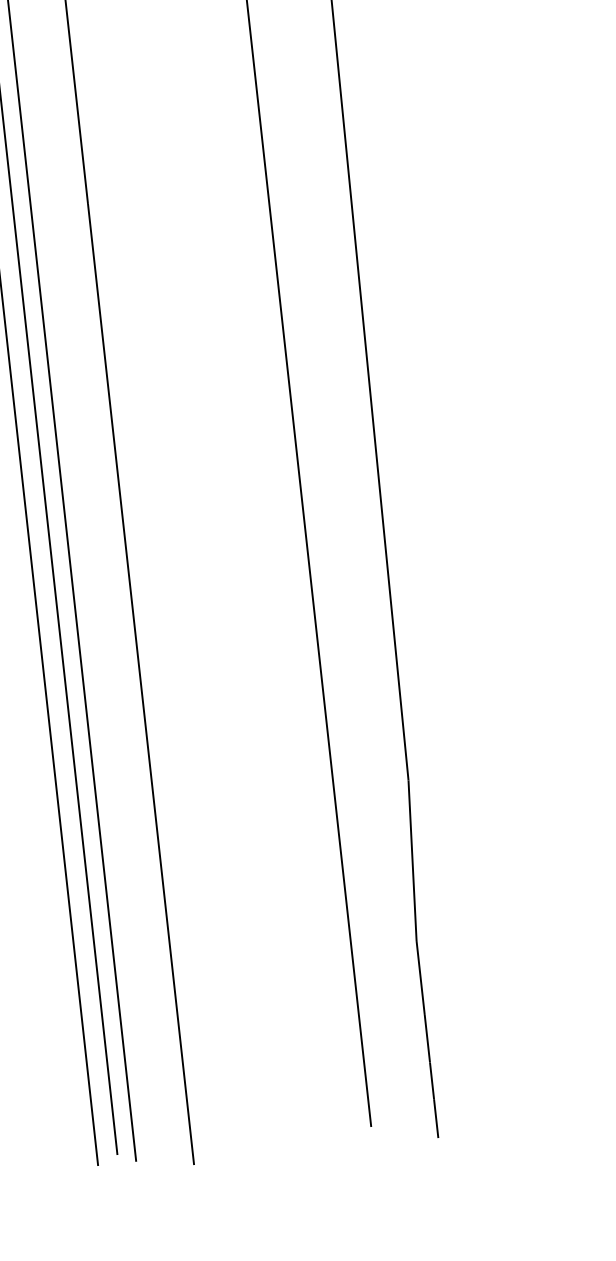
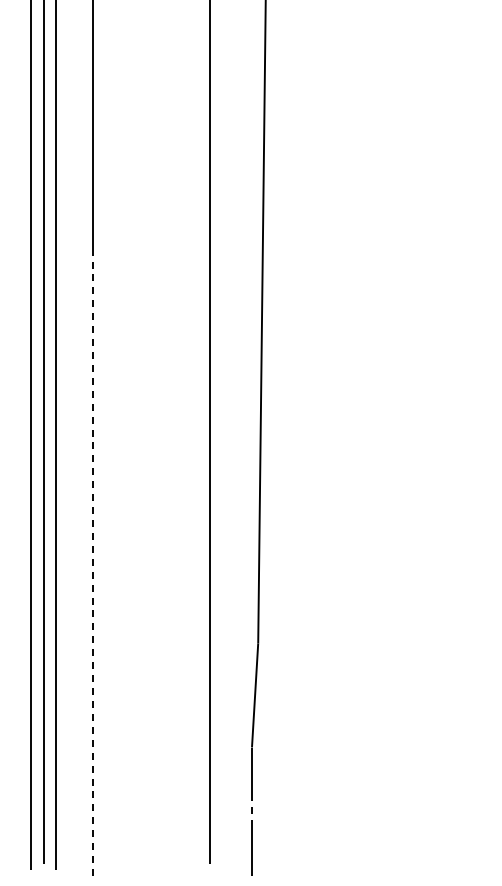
line: (140, 684) -> (92, 562), solid -> dashed
line: (426, 1039) -> (251, 811), solid -> dashed

